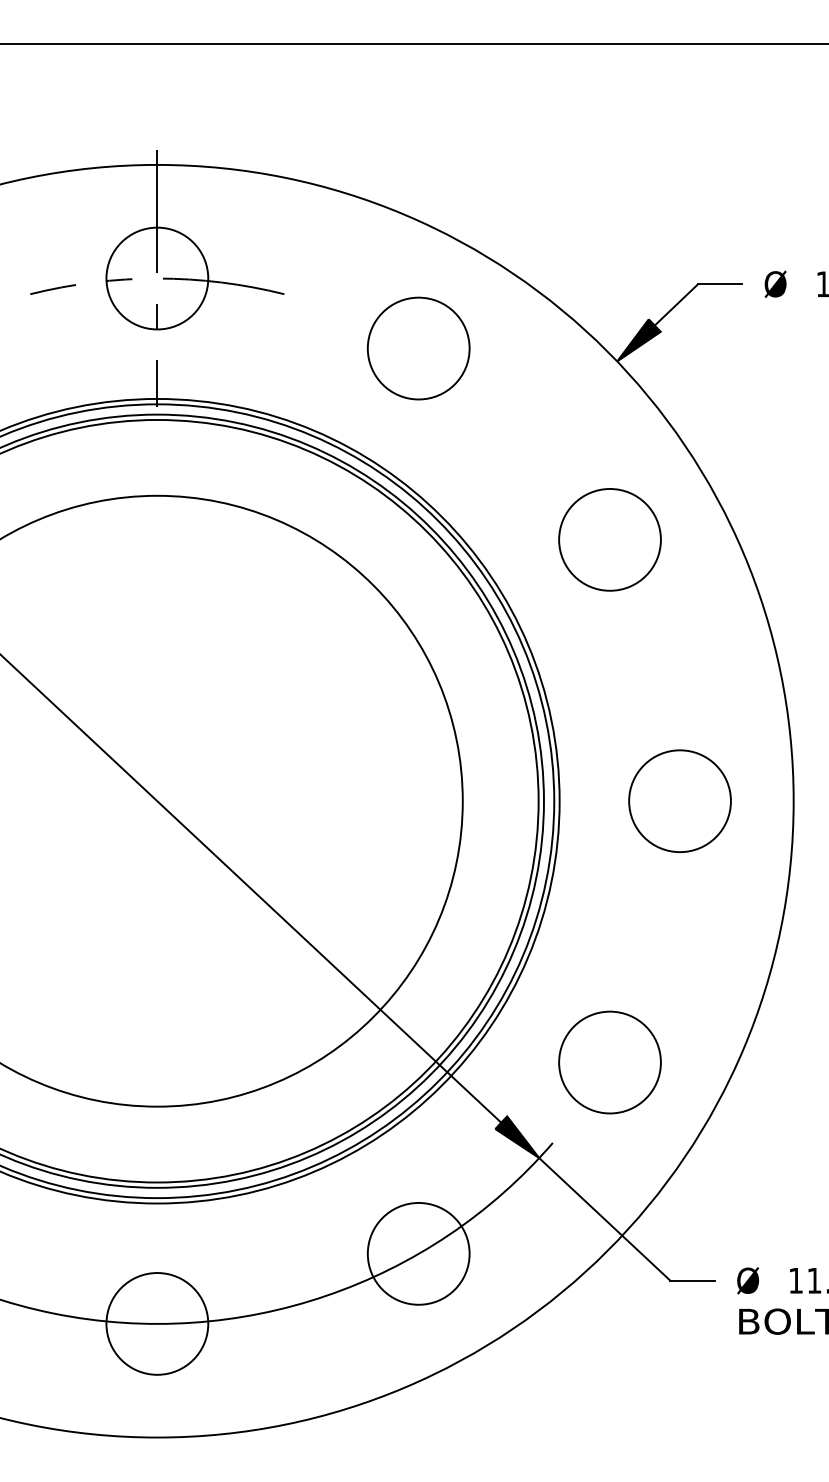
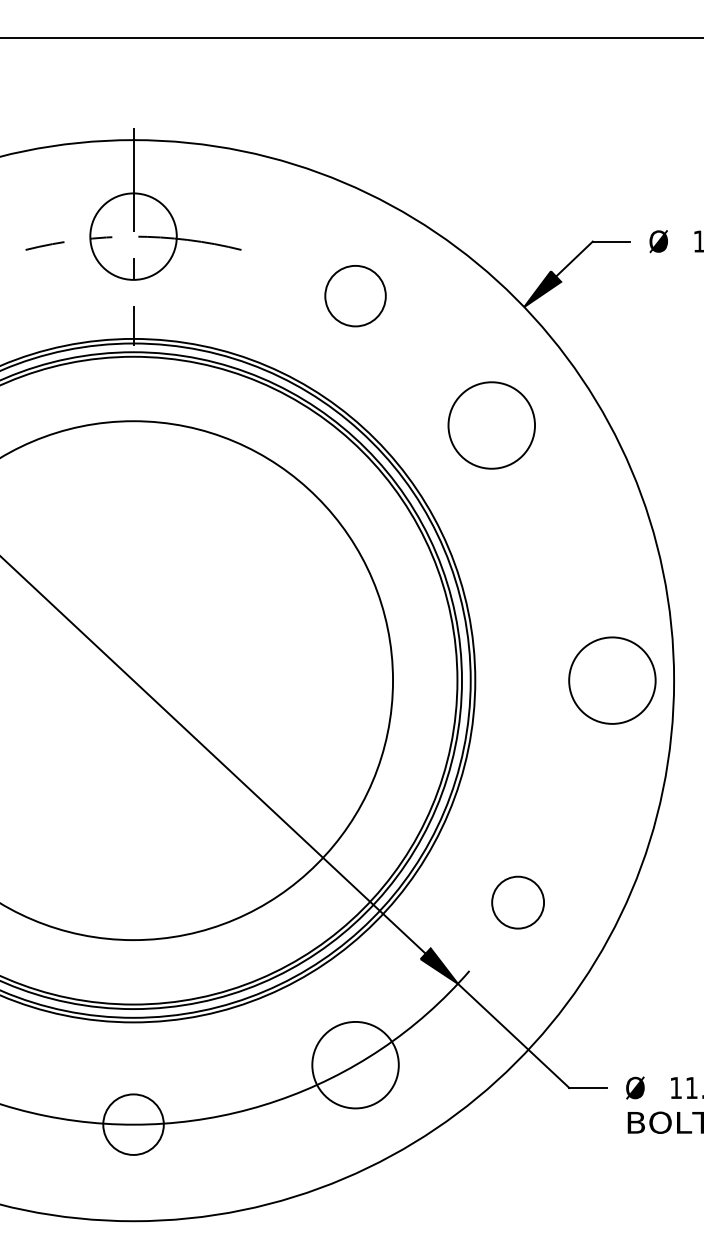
circle: (418, 348) -> (355, 296), size x0.7
circle: (609, 539) -> (491, 425), moved
circle: (679, 800) -> (611, 680), moved
circle: (609, 1062) -> (517, 902), size x0.6
circle: (157, 1323) -> (133, 1124), size x0.7

